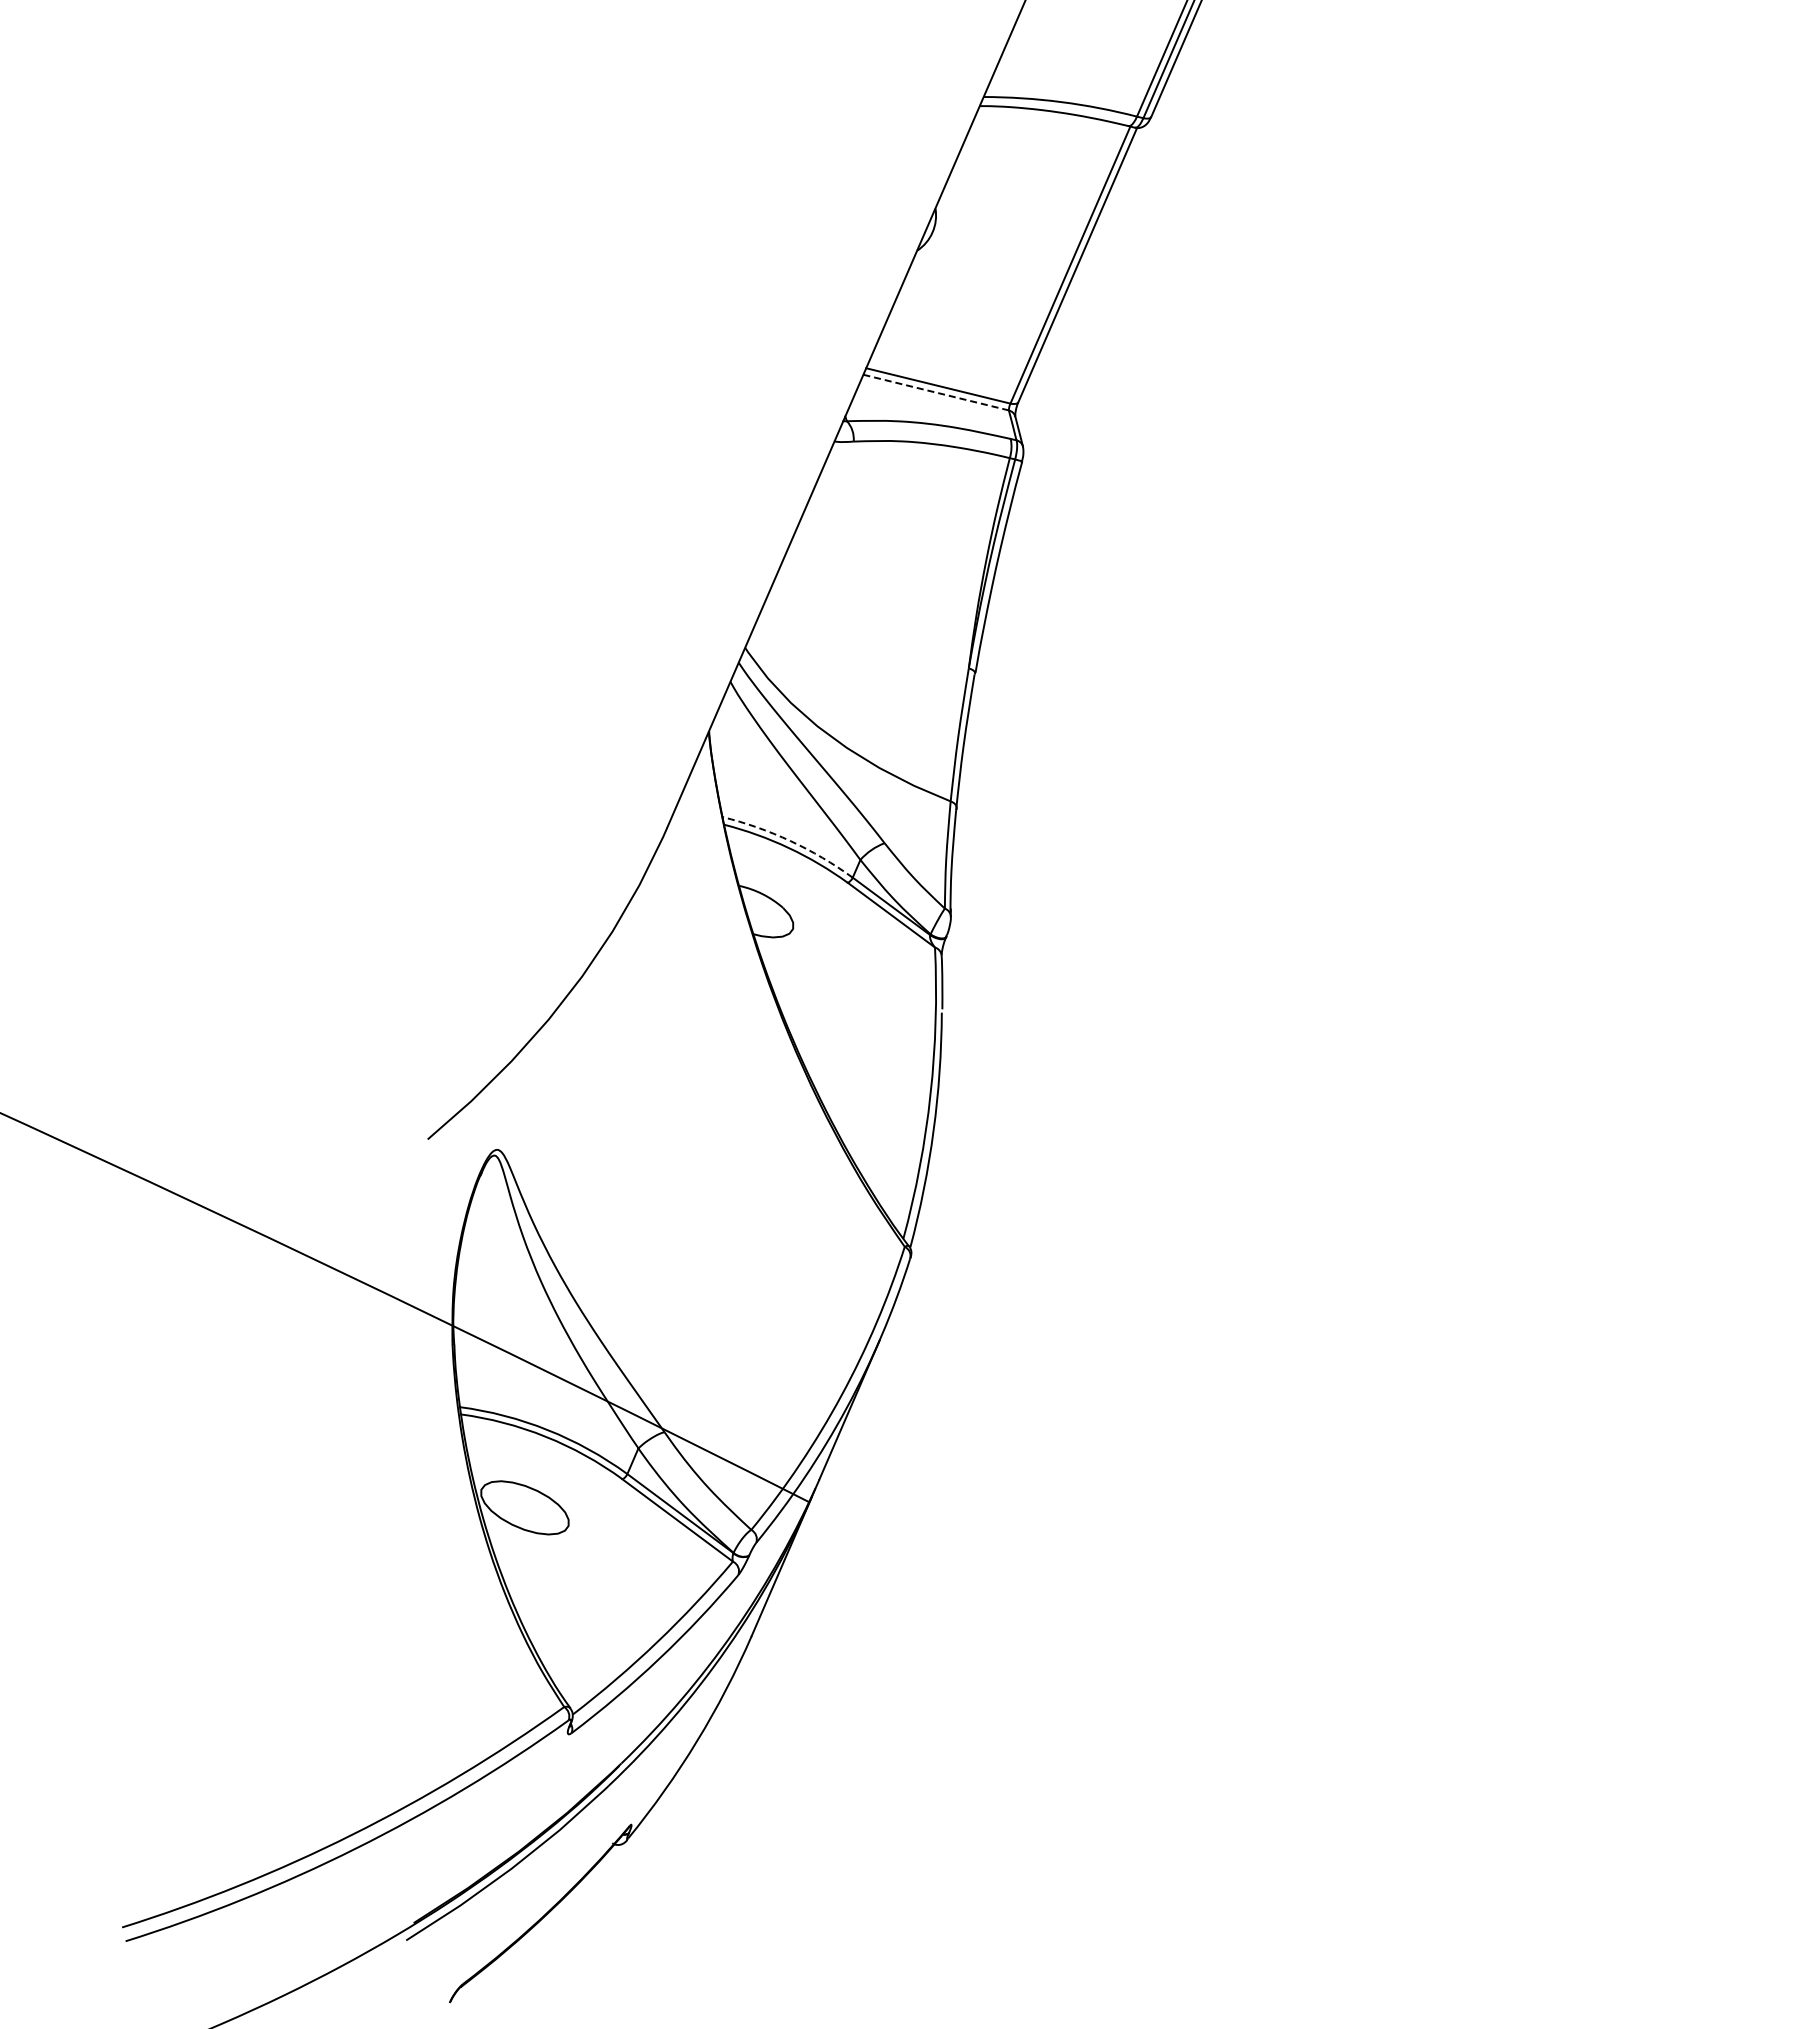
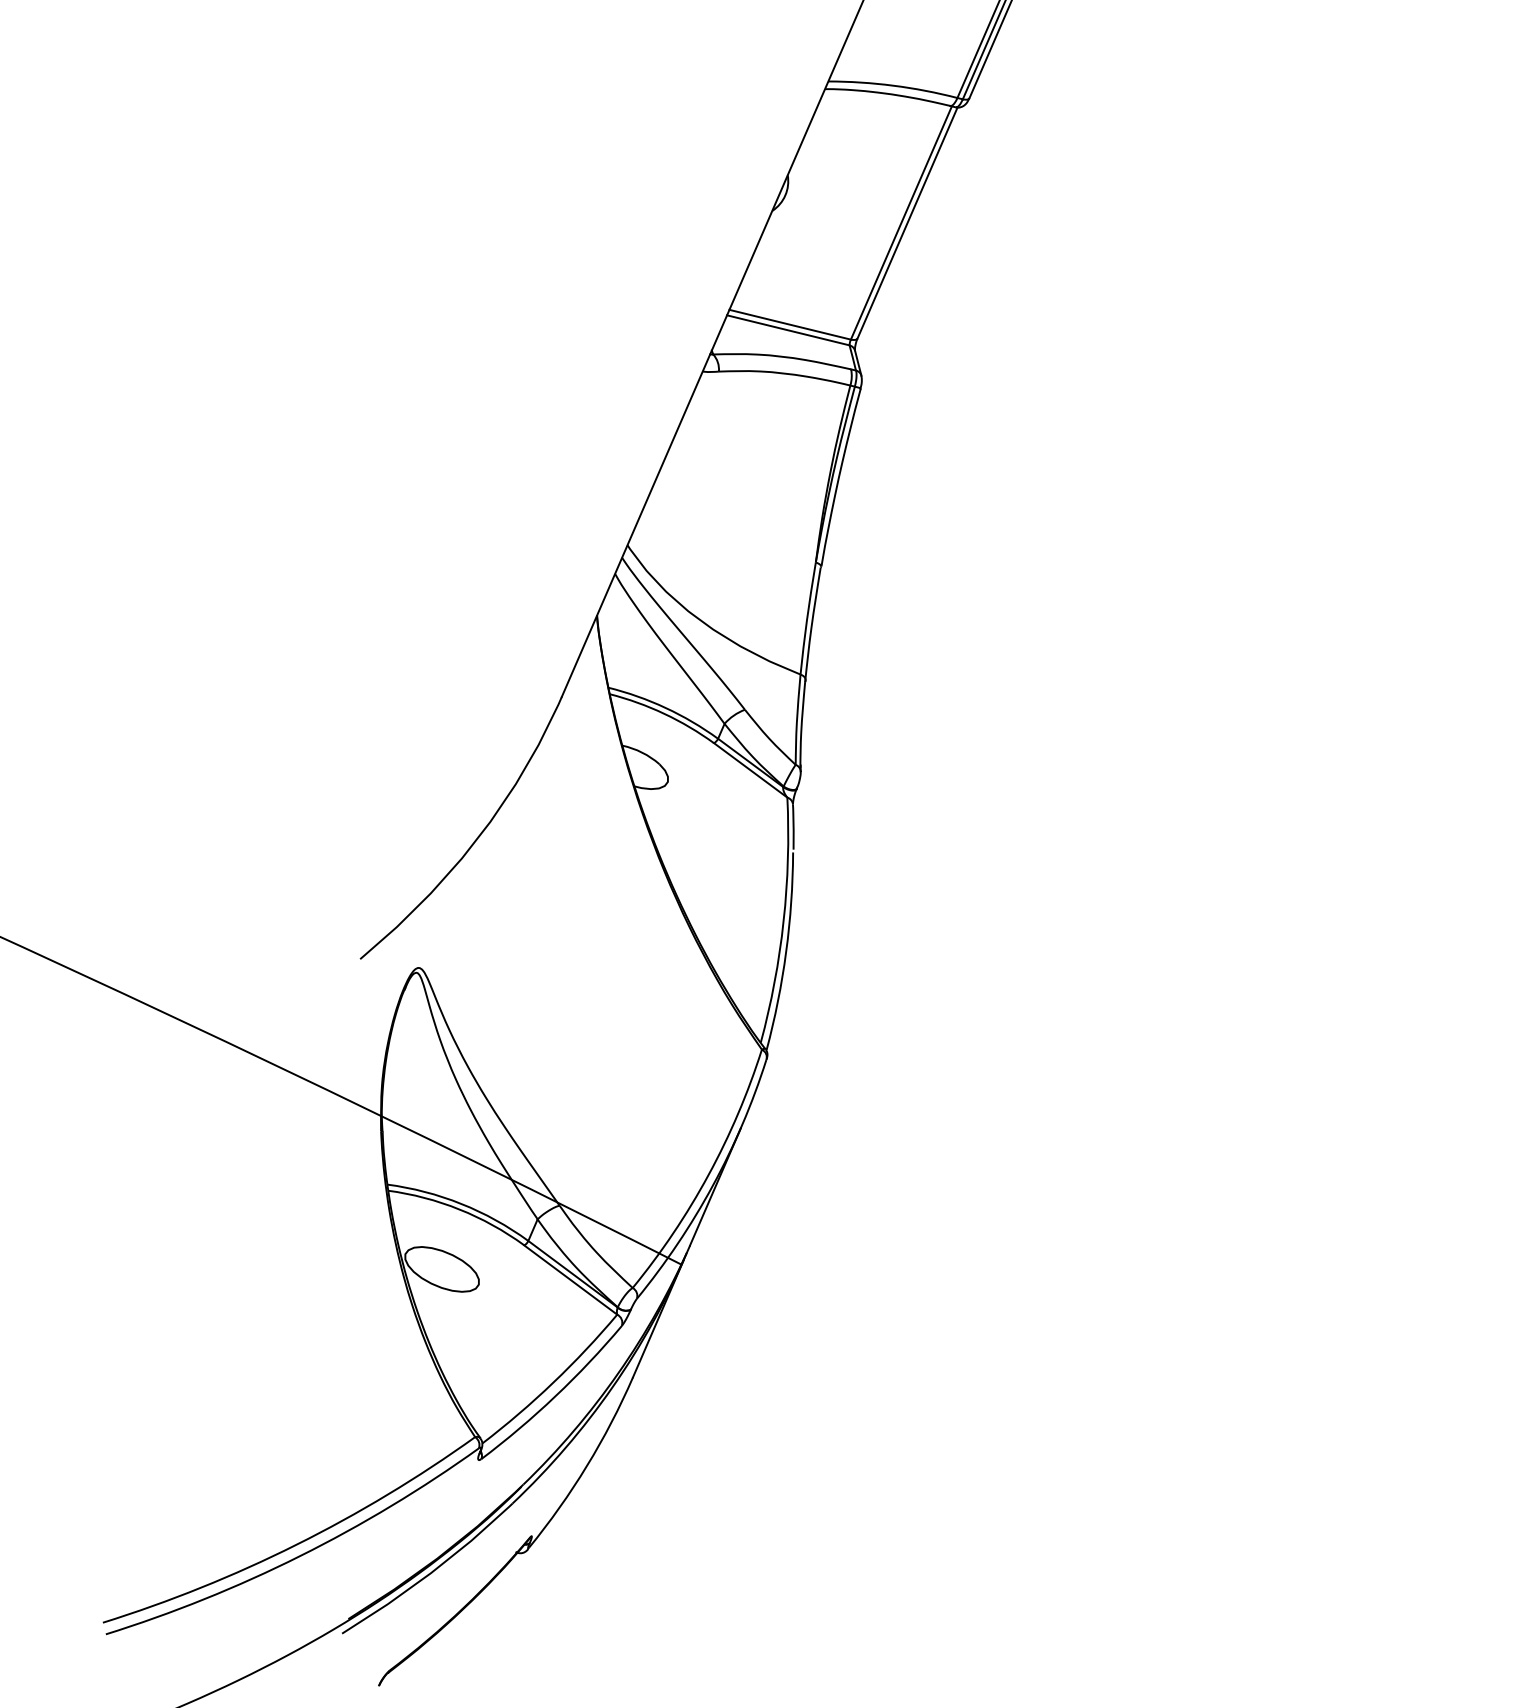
line: (936, 392) -> (788, 330), dashed -> solid
arc: (790, 841) -> (665, 708), dashed -> solid

